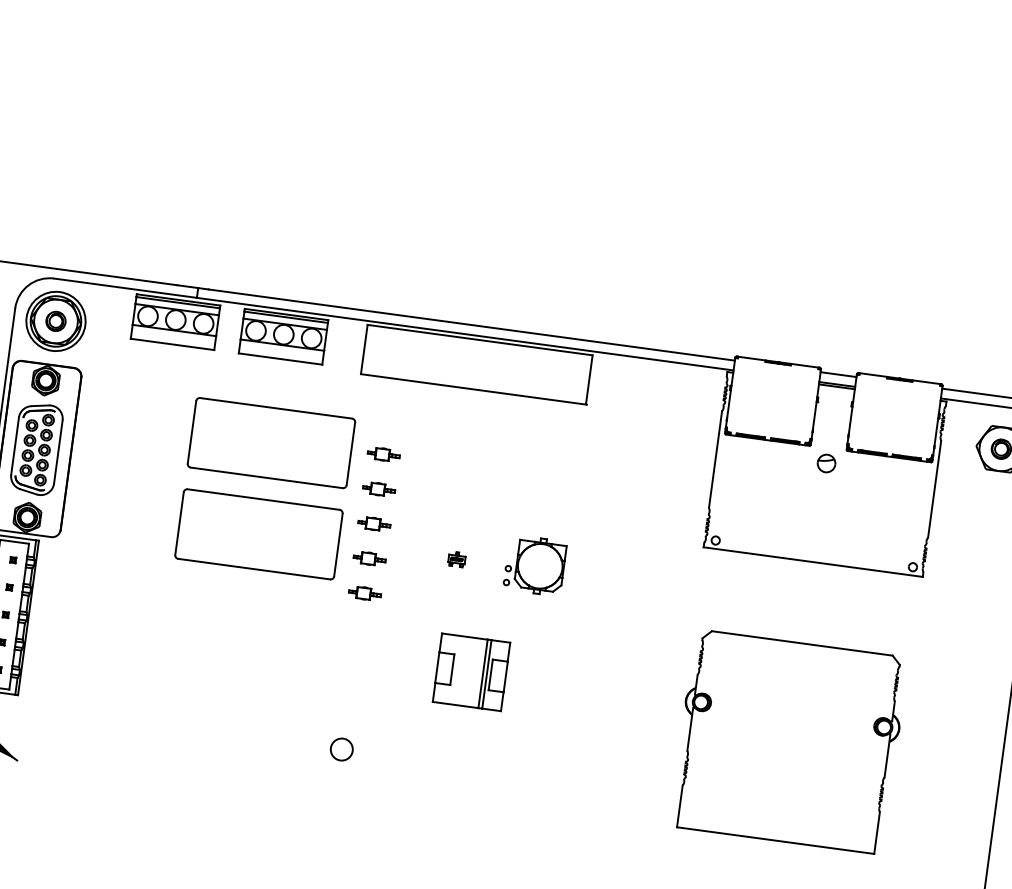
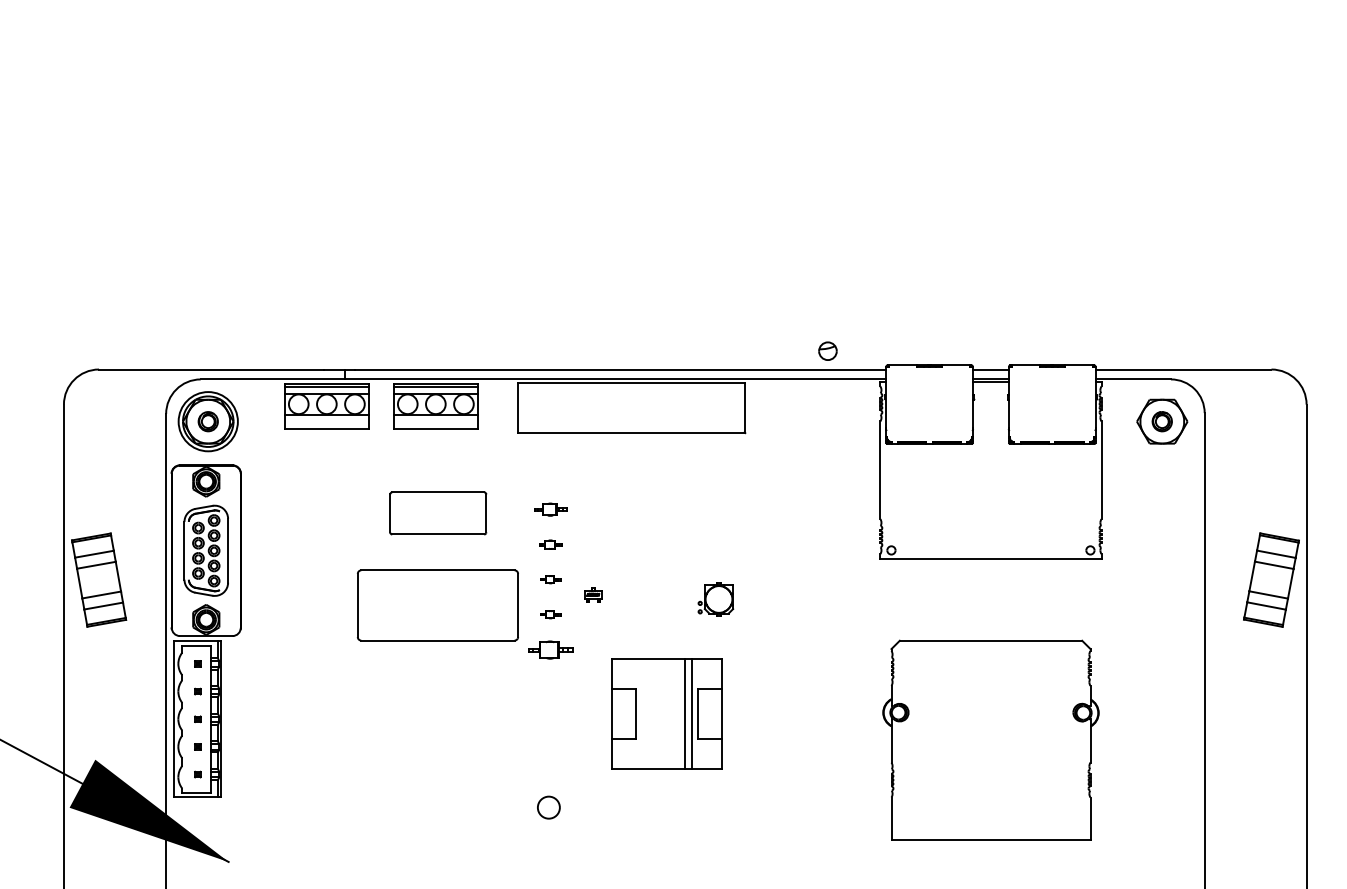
part: (271, 443) -> (438, 513), size x0.6
part: (826, 462) -> (827, 350), moved
part: (378, 489) -> (550, 544), size x0.7
part: (373, 523) -> (550, 579), size x0.6
part: (369, 558) -> (550, 614), size x0.6
part: (456, 559) -> (593, 594), moved
part: (534, 565) -> (715, 599), size x0.6
part: (364, 593) -> (550, 649), size x1.4
part: (471, 672) -> (667, 713), size x1.6

